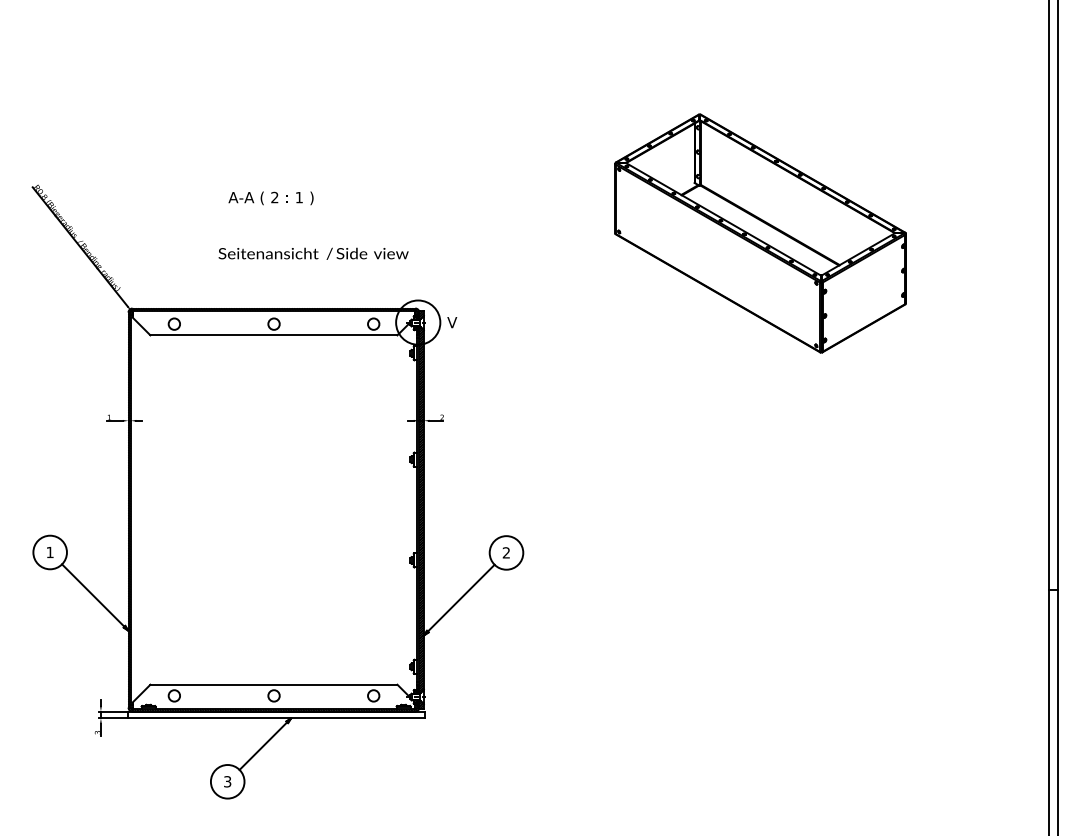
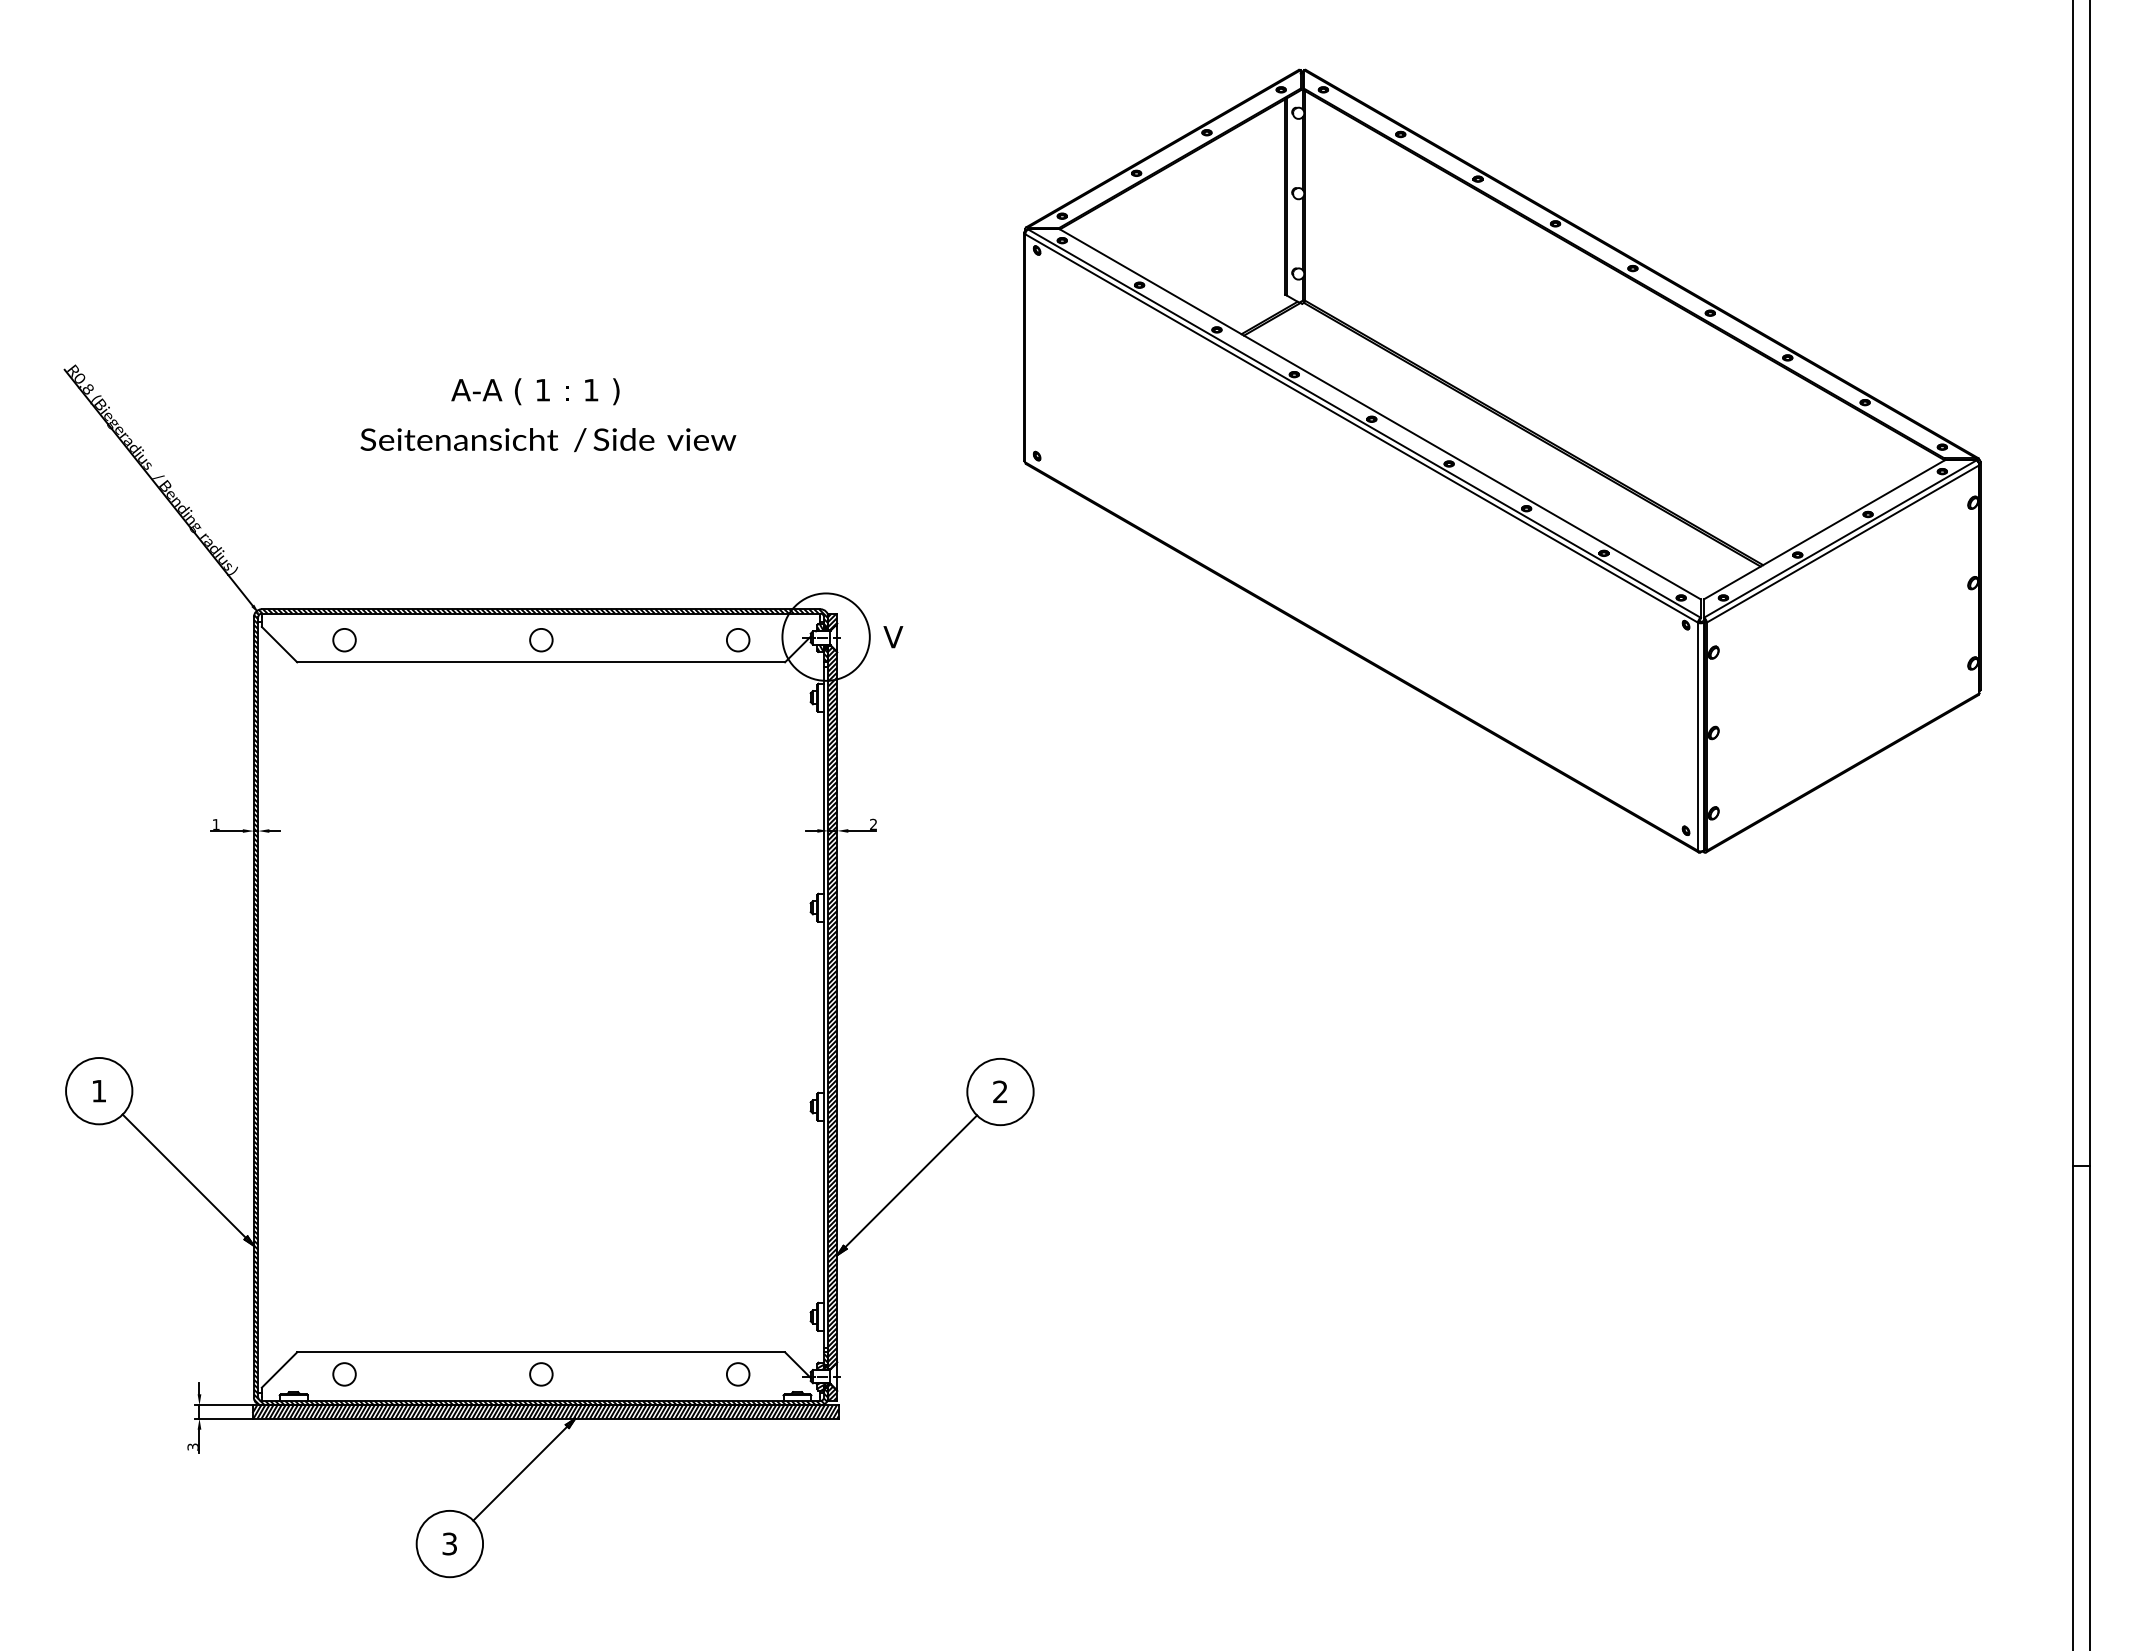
text: (274, 197) -> (542, 389), 2 -> 1
part: (760, 233) -> (1502, 461), size x1.67
text: (313, 253) -> (548, 439), moved
hatch: (275, 714) -> (544, 1411), added

